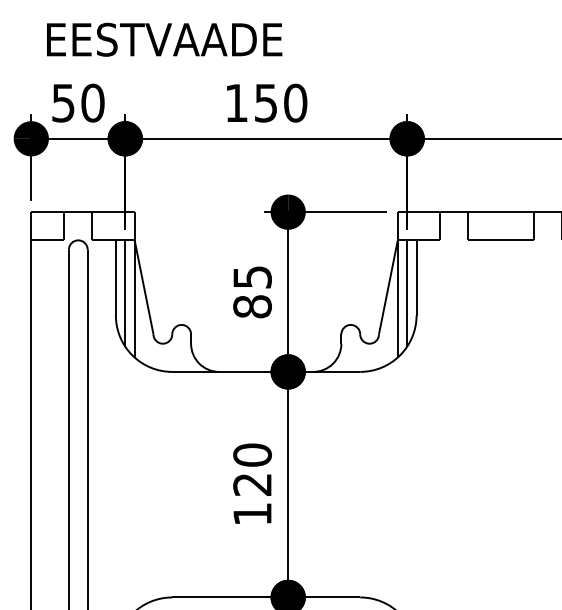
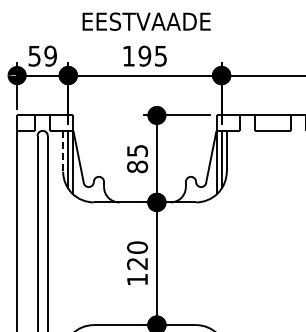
text: (164, 39) -> (146, 21), moved
text: (280, 101) -> (152, 55), 150 -> 195
text: (92, 103) -> (50, 56), 50 -> 59
line: (116, 278) -> (63, 151), solid -> dashed

